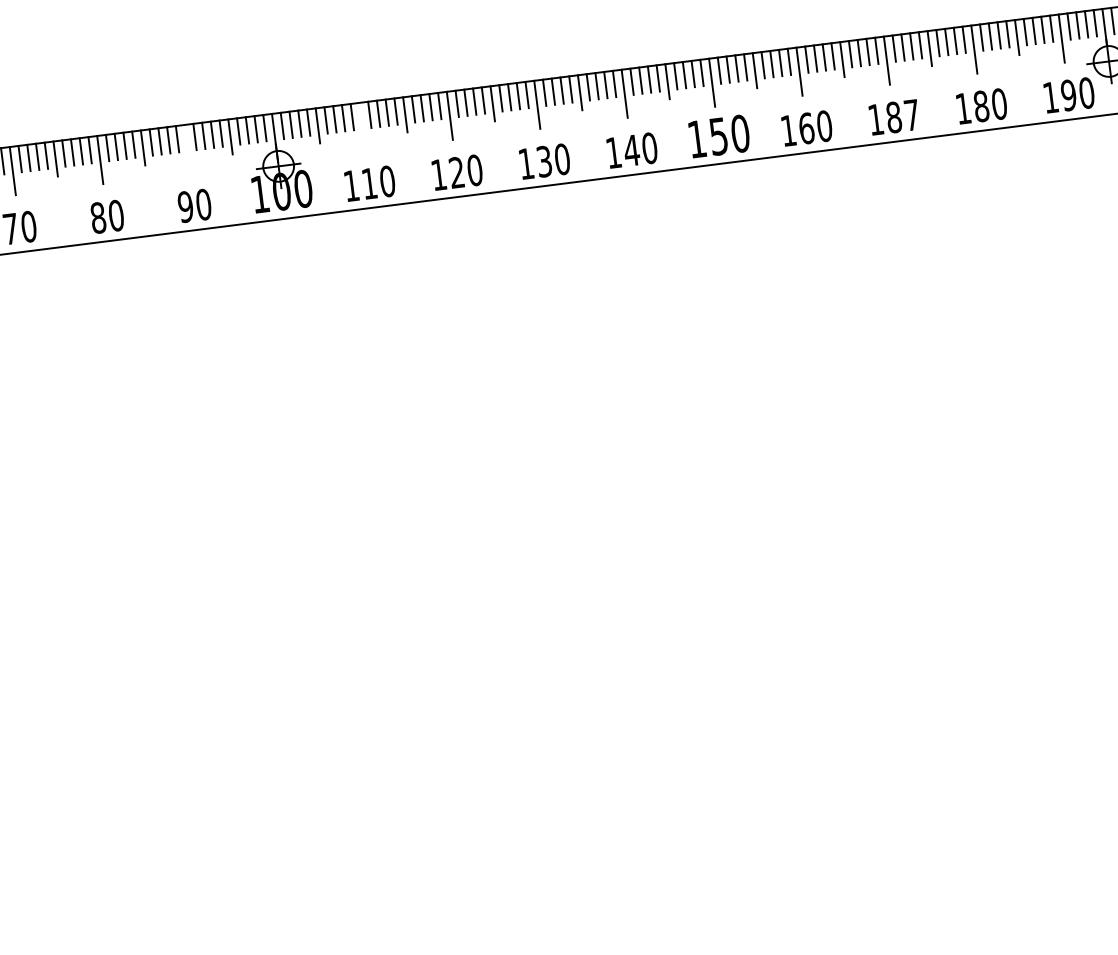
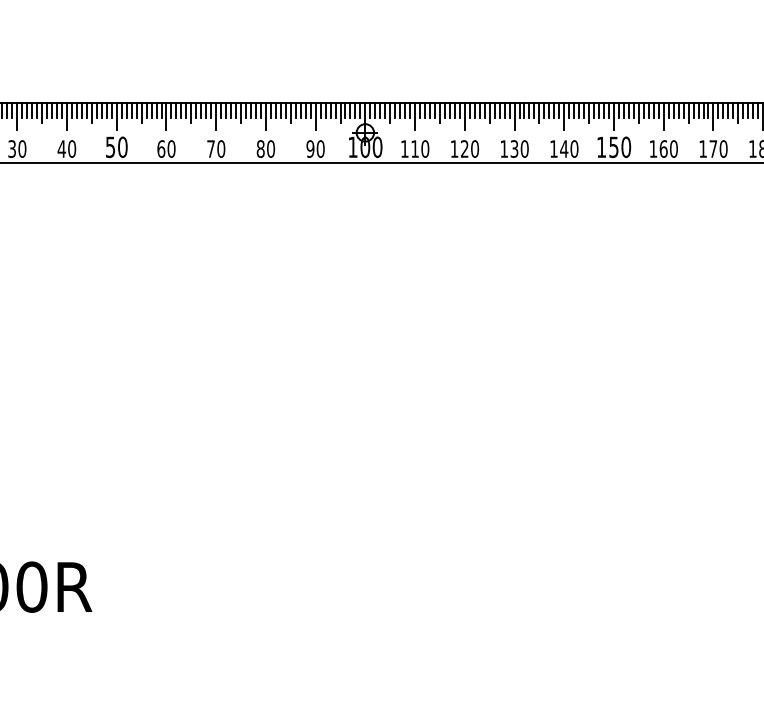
text: (902, 115) -> (718, 148), 187 -> 170
line: (363, 126) -> (415, 116), added
line: (187, 148) -> (315, 116), added

